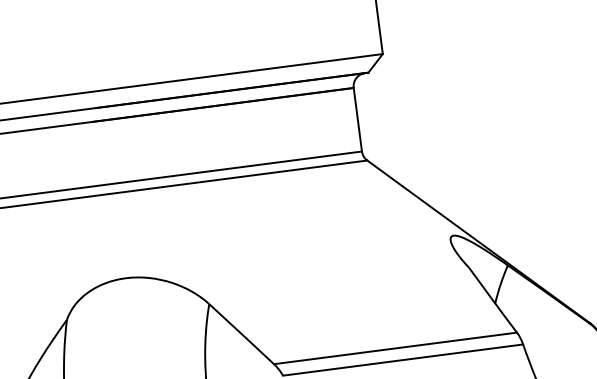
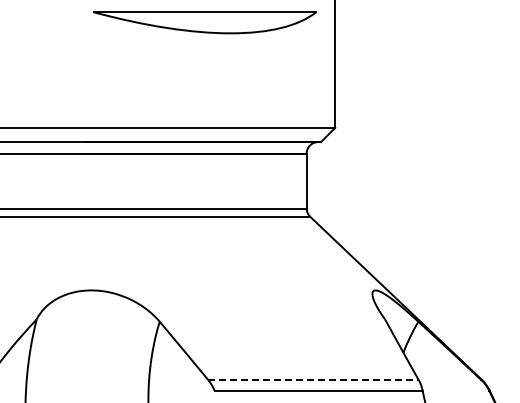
line: (395, 348) -> (313, 380), solid -> dashed

